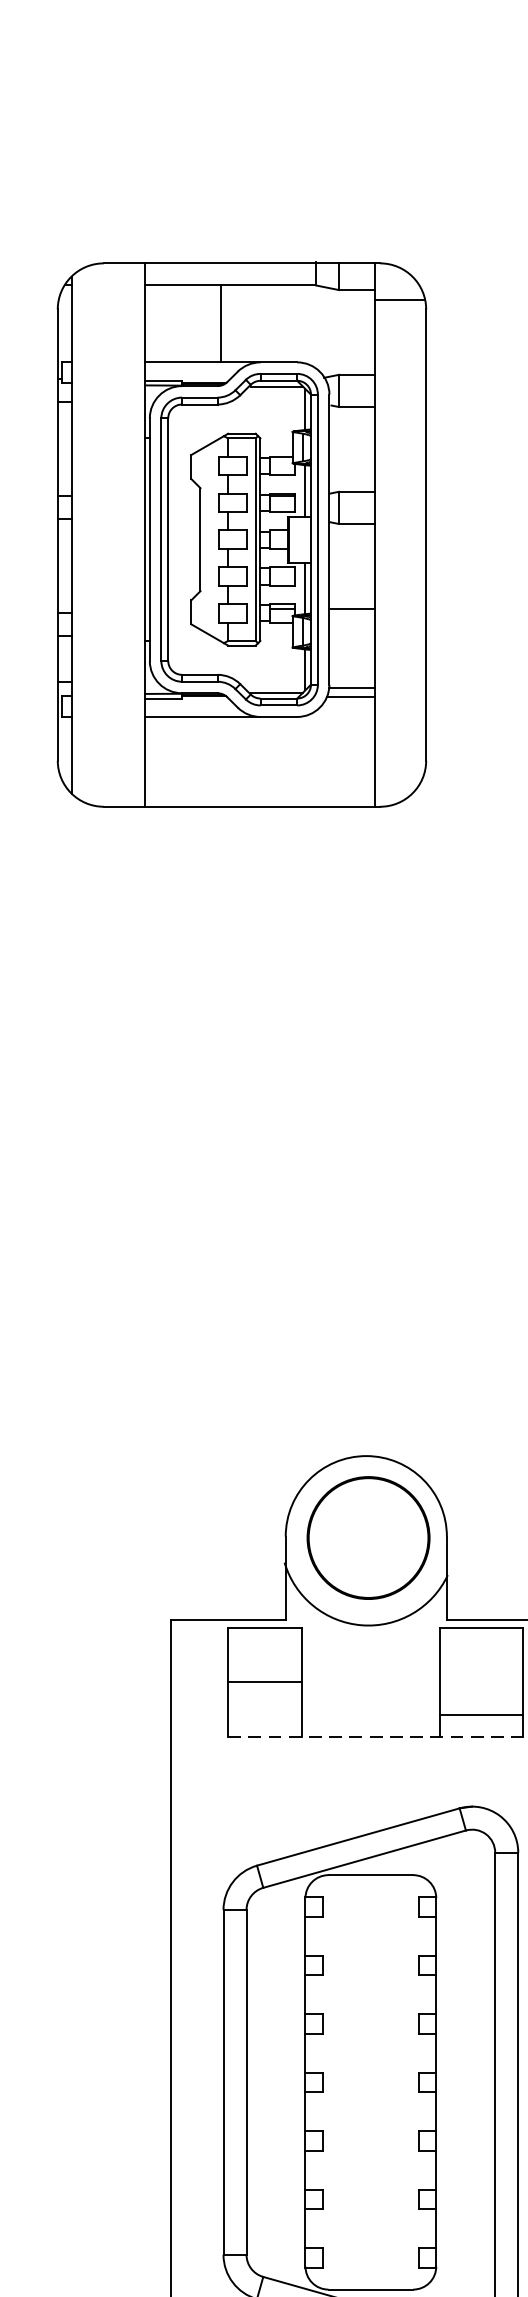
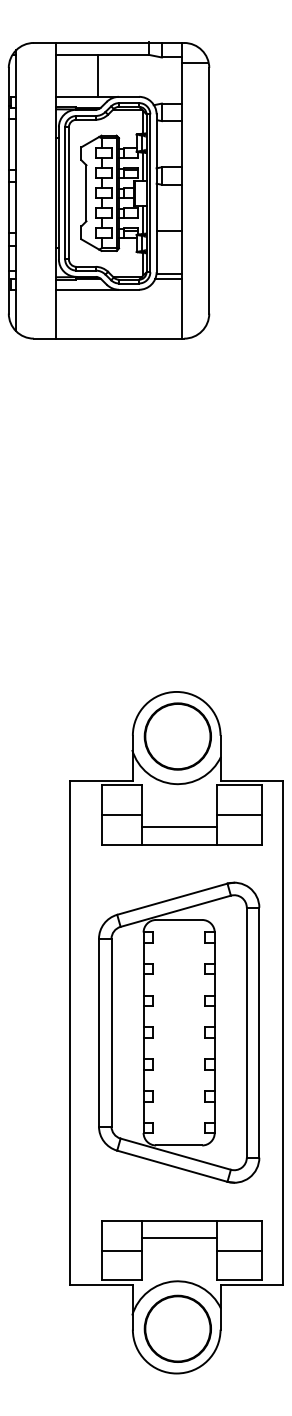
line: (369, 1705) -> (178, 827), added
line: (479, 1714) -> (238, 814), moved
line: (376, 1736) -> (182, 844), dashed -> solid

